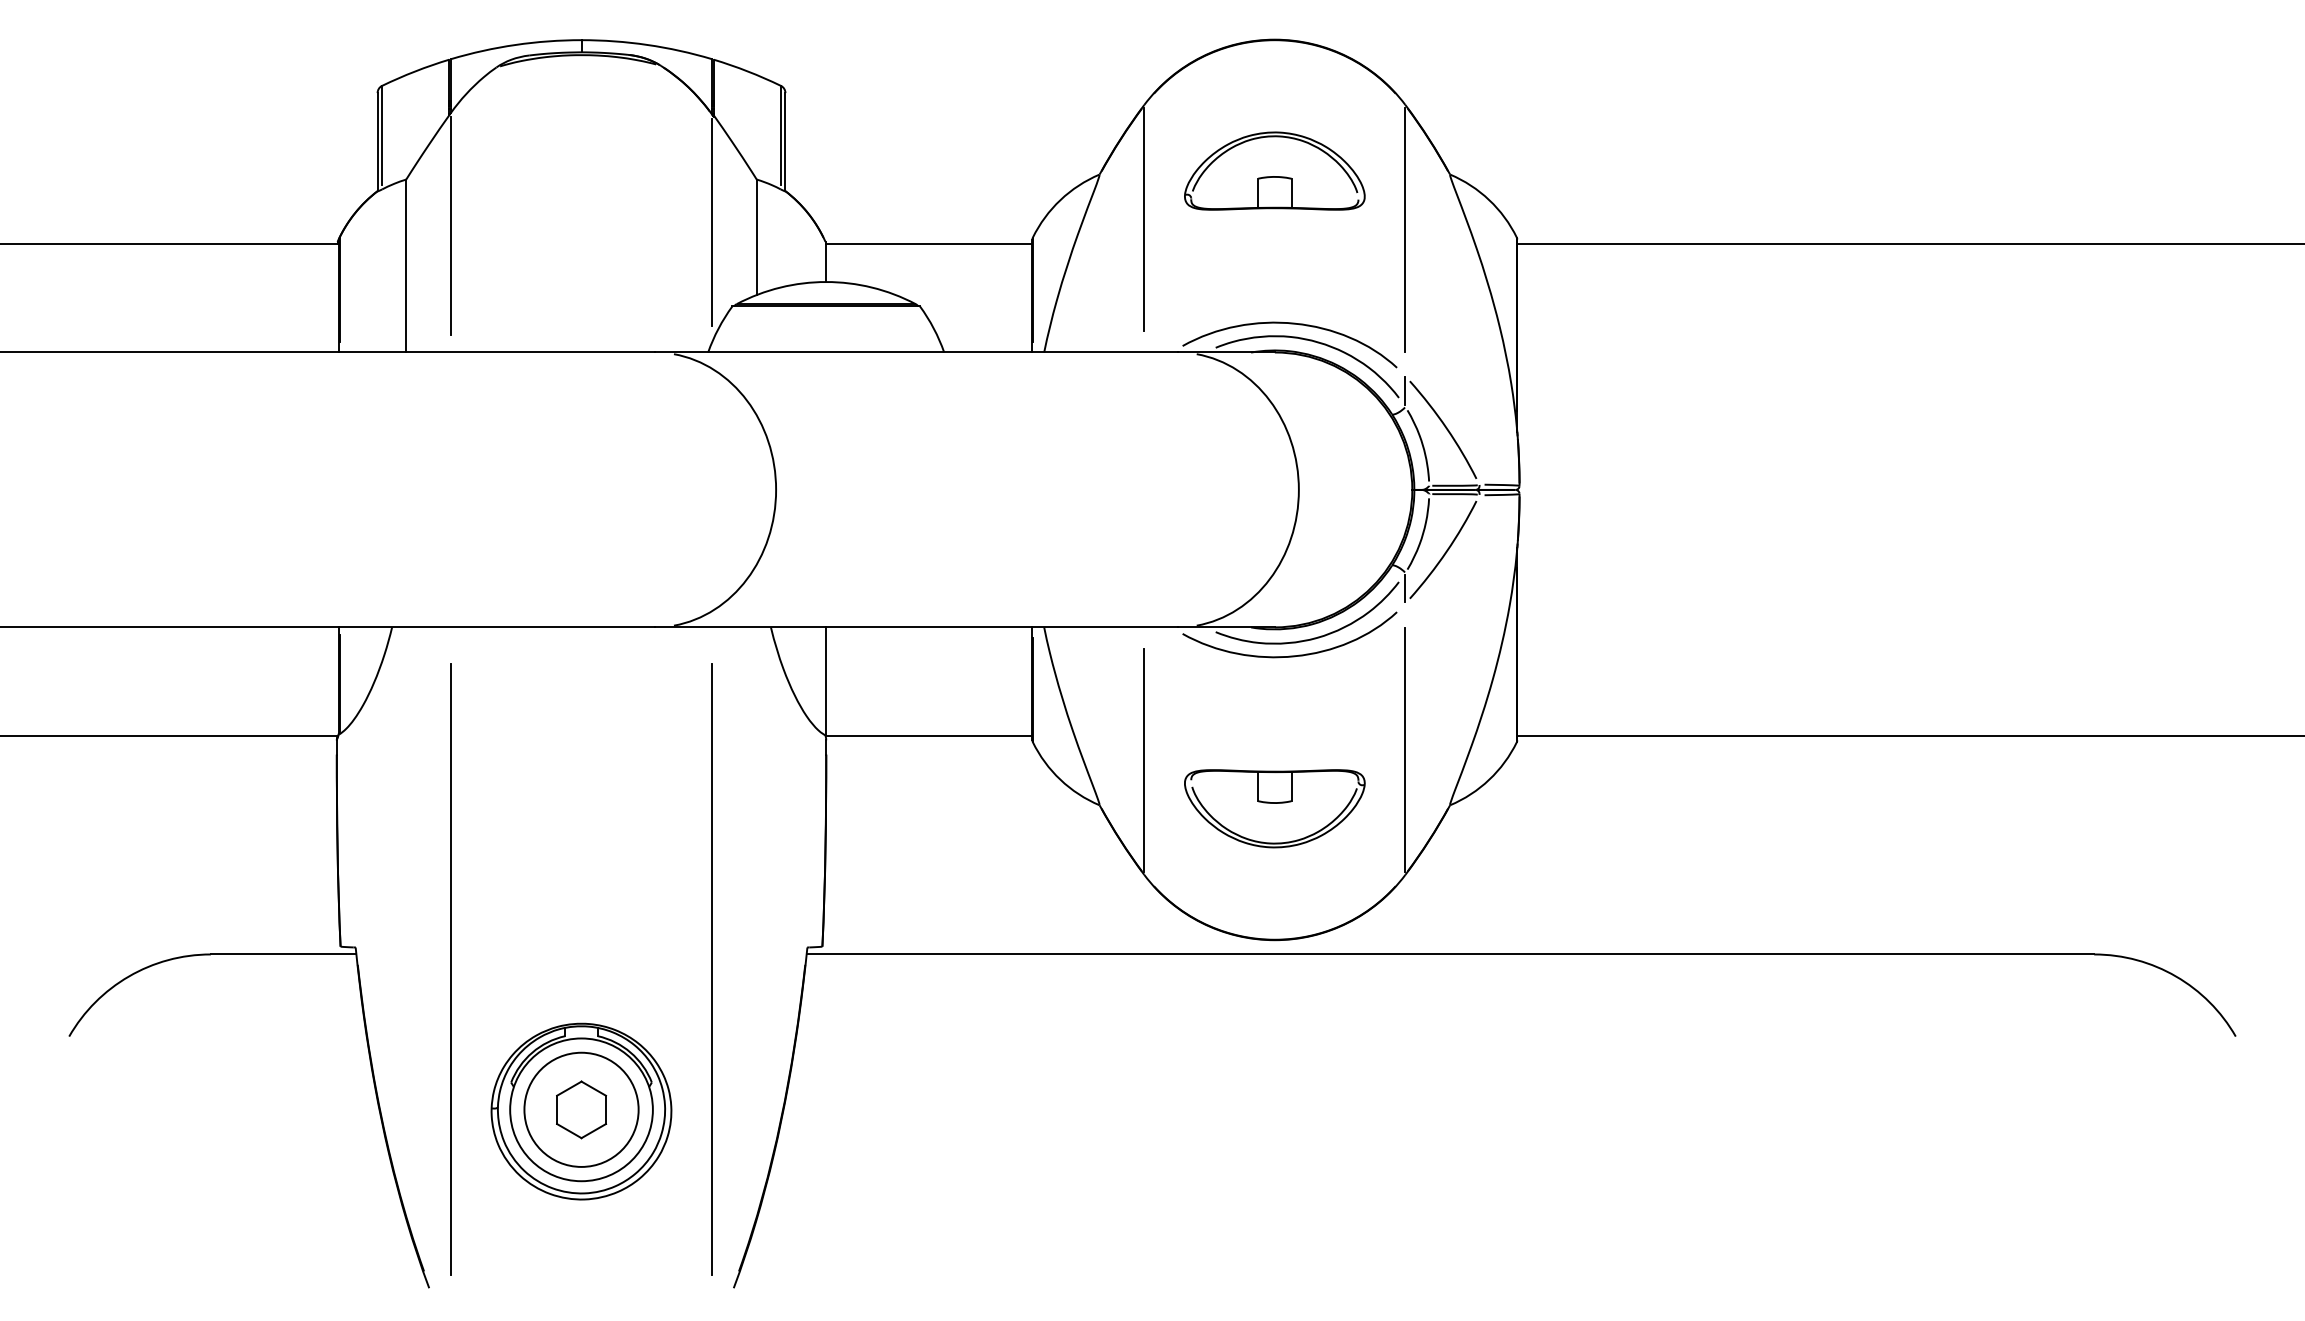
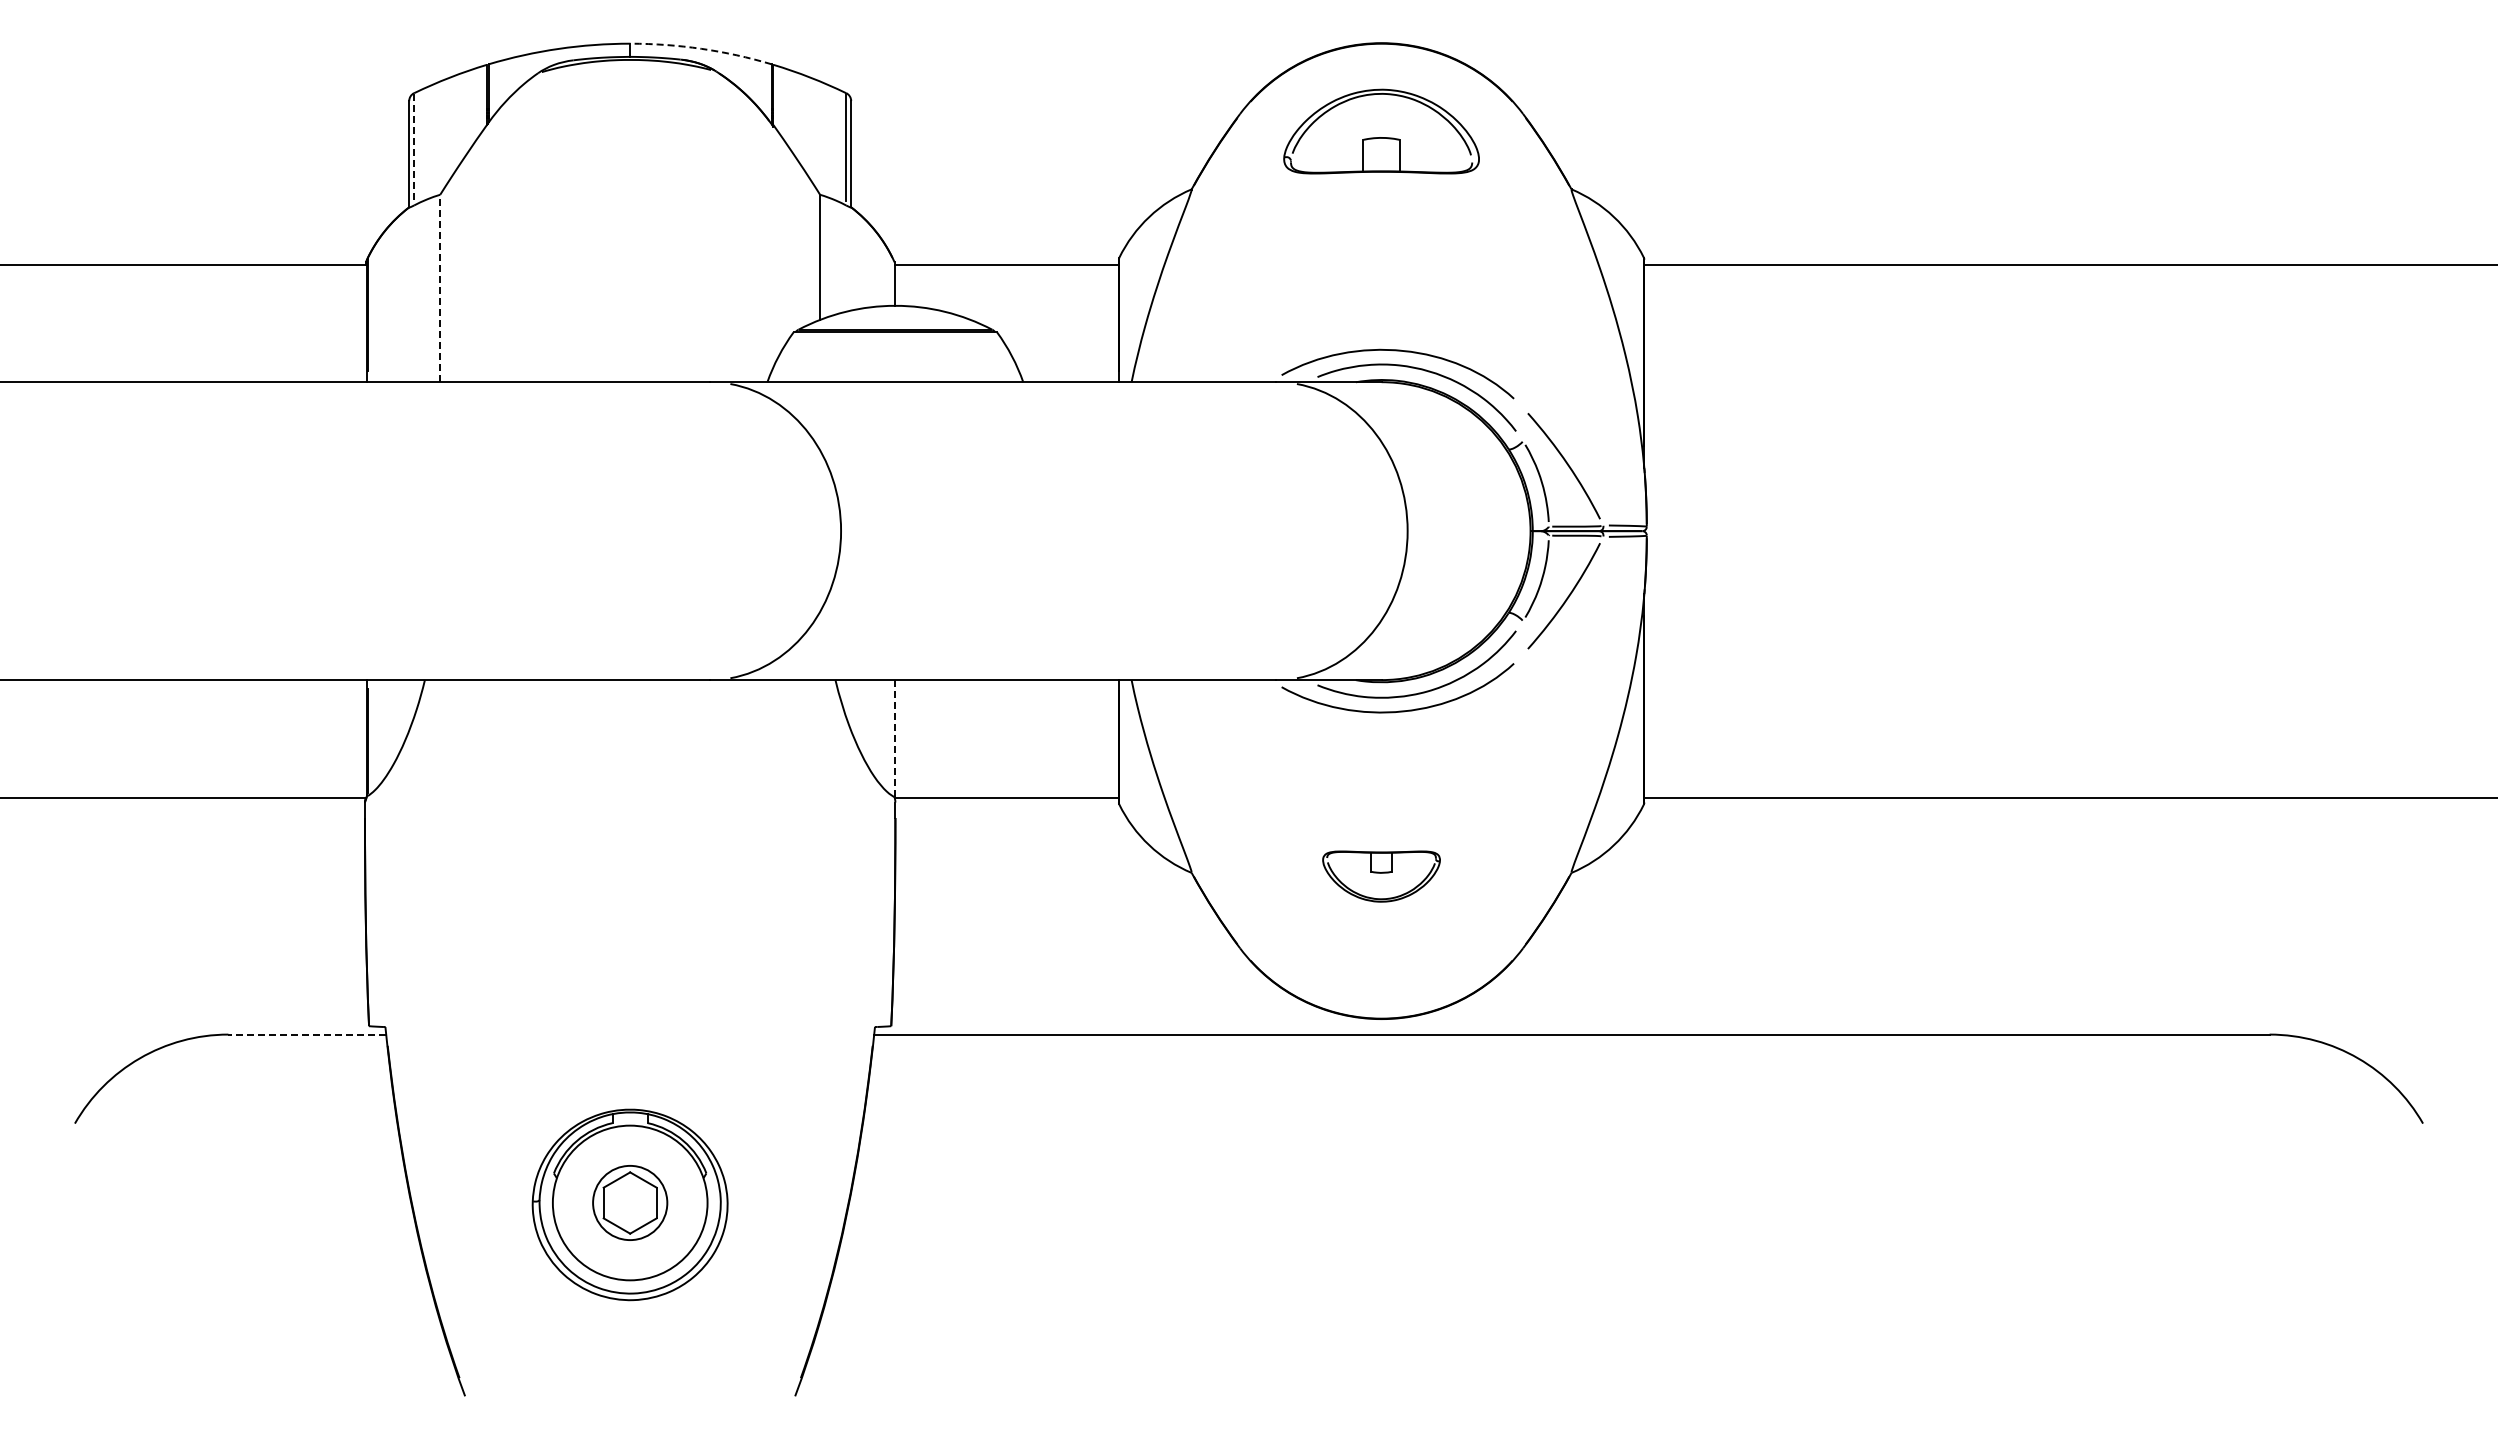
arc: (647, 44) -> (701, 48), solid -> dashed
line: (382, 135) -> (414, 147), solid -> dashed
part: (1274, 171) -> (1381, 131), moved
line: (1144, 218) -> (1240, 237), removed
line: (711, 222) -> (771, 241), removed
line: (450, 225) -> (488, 244), removed
line: (1405, 230) -> (1523, 249), removed
line: (406, 266) -> (440, 288), solid -> dashed
line: (1405, 391) -> (1523, 424), removed
line: (1405, 588) -> (1523, 638), removed
line: (825, 681) -> (894, 738), solid -> dashed
line: (1405, 749) -> (1523, 812), removed
line: (1144, 760) -> (1240, 824), removed
part: (1274, 808) -> (1381, 876), size x0.6
line: (283, 954) -> (307, 1034), solid -> dashed
line: (450, 969) -> (488, 1050), removed
line: (711, 969) -> (771, 1050), removed
circle: (581, 1109) -> (630, 1202), size x0.6

